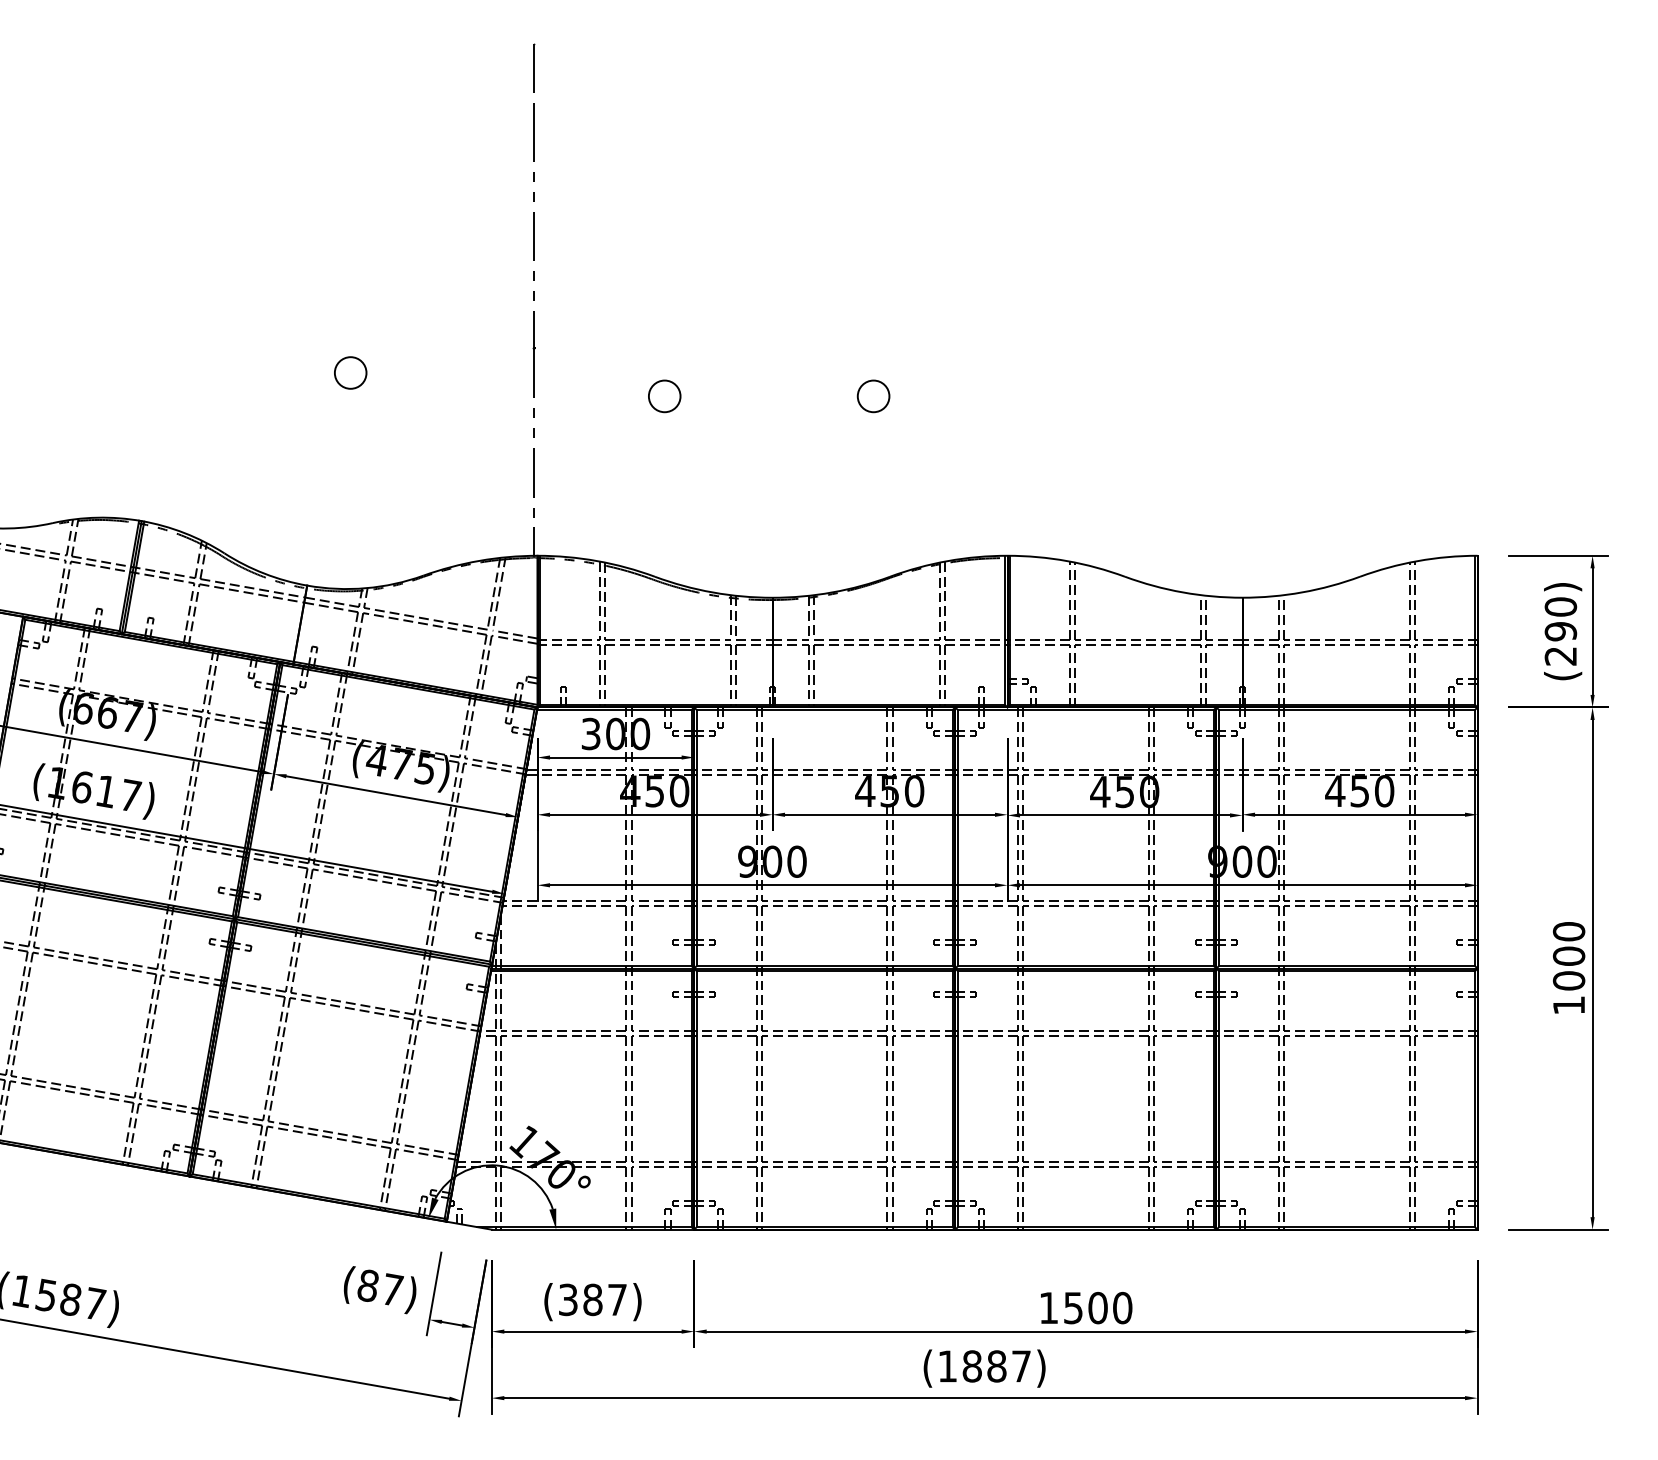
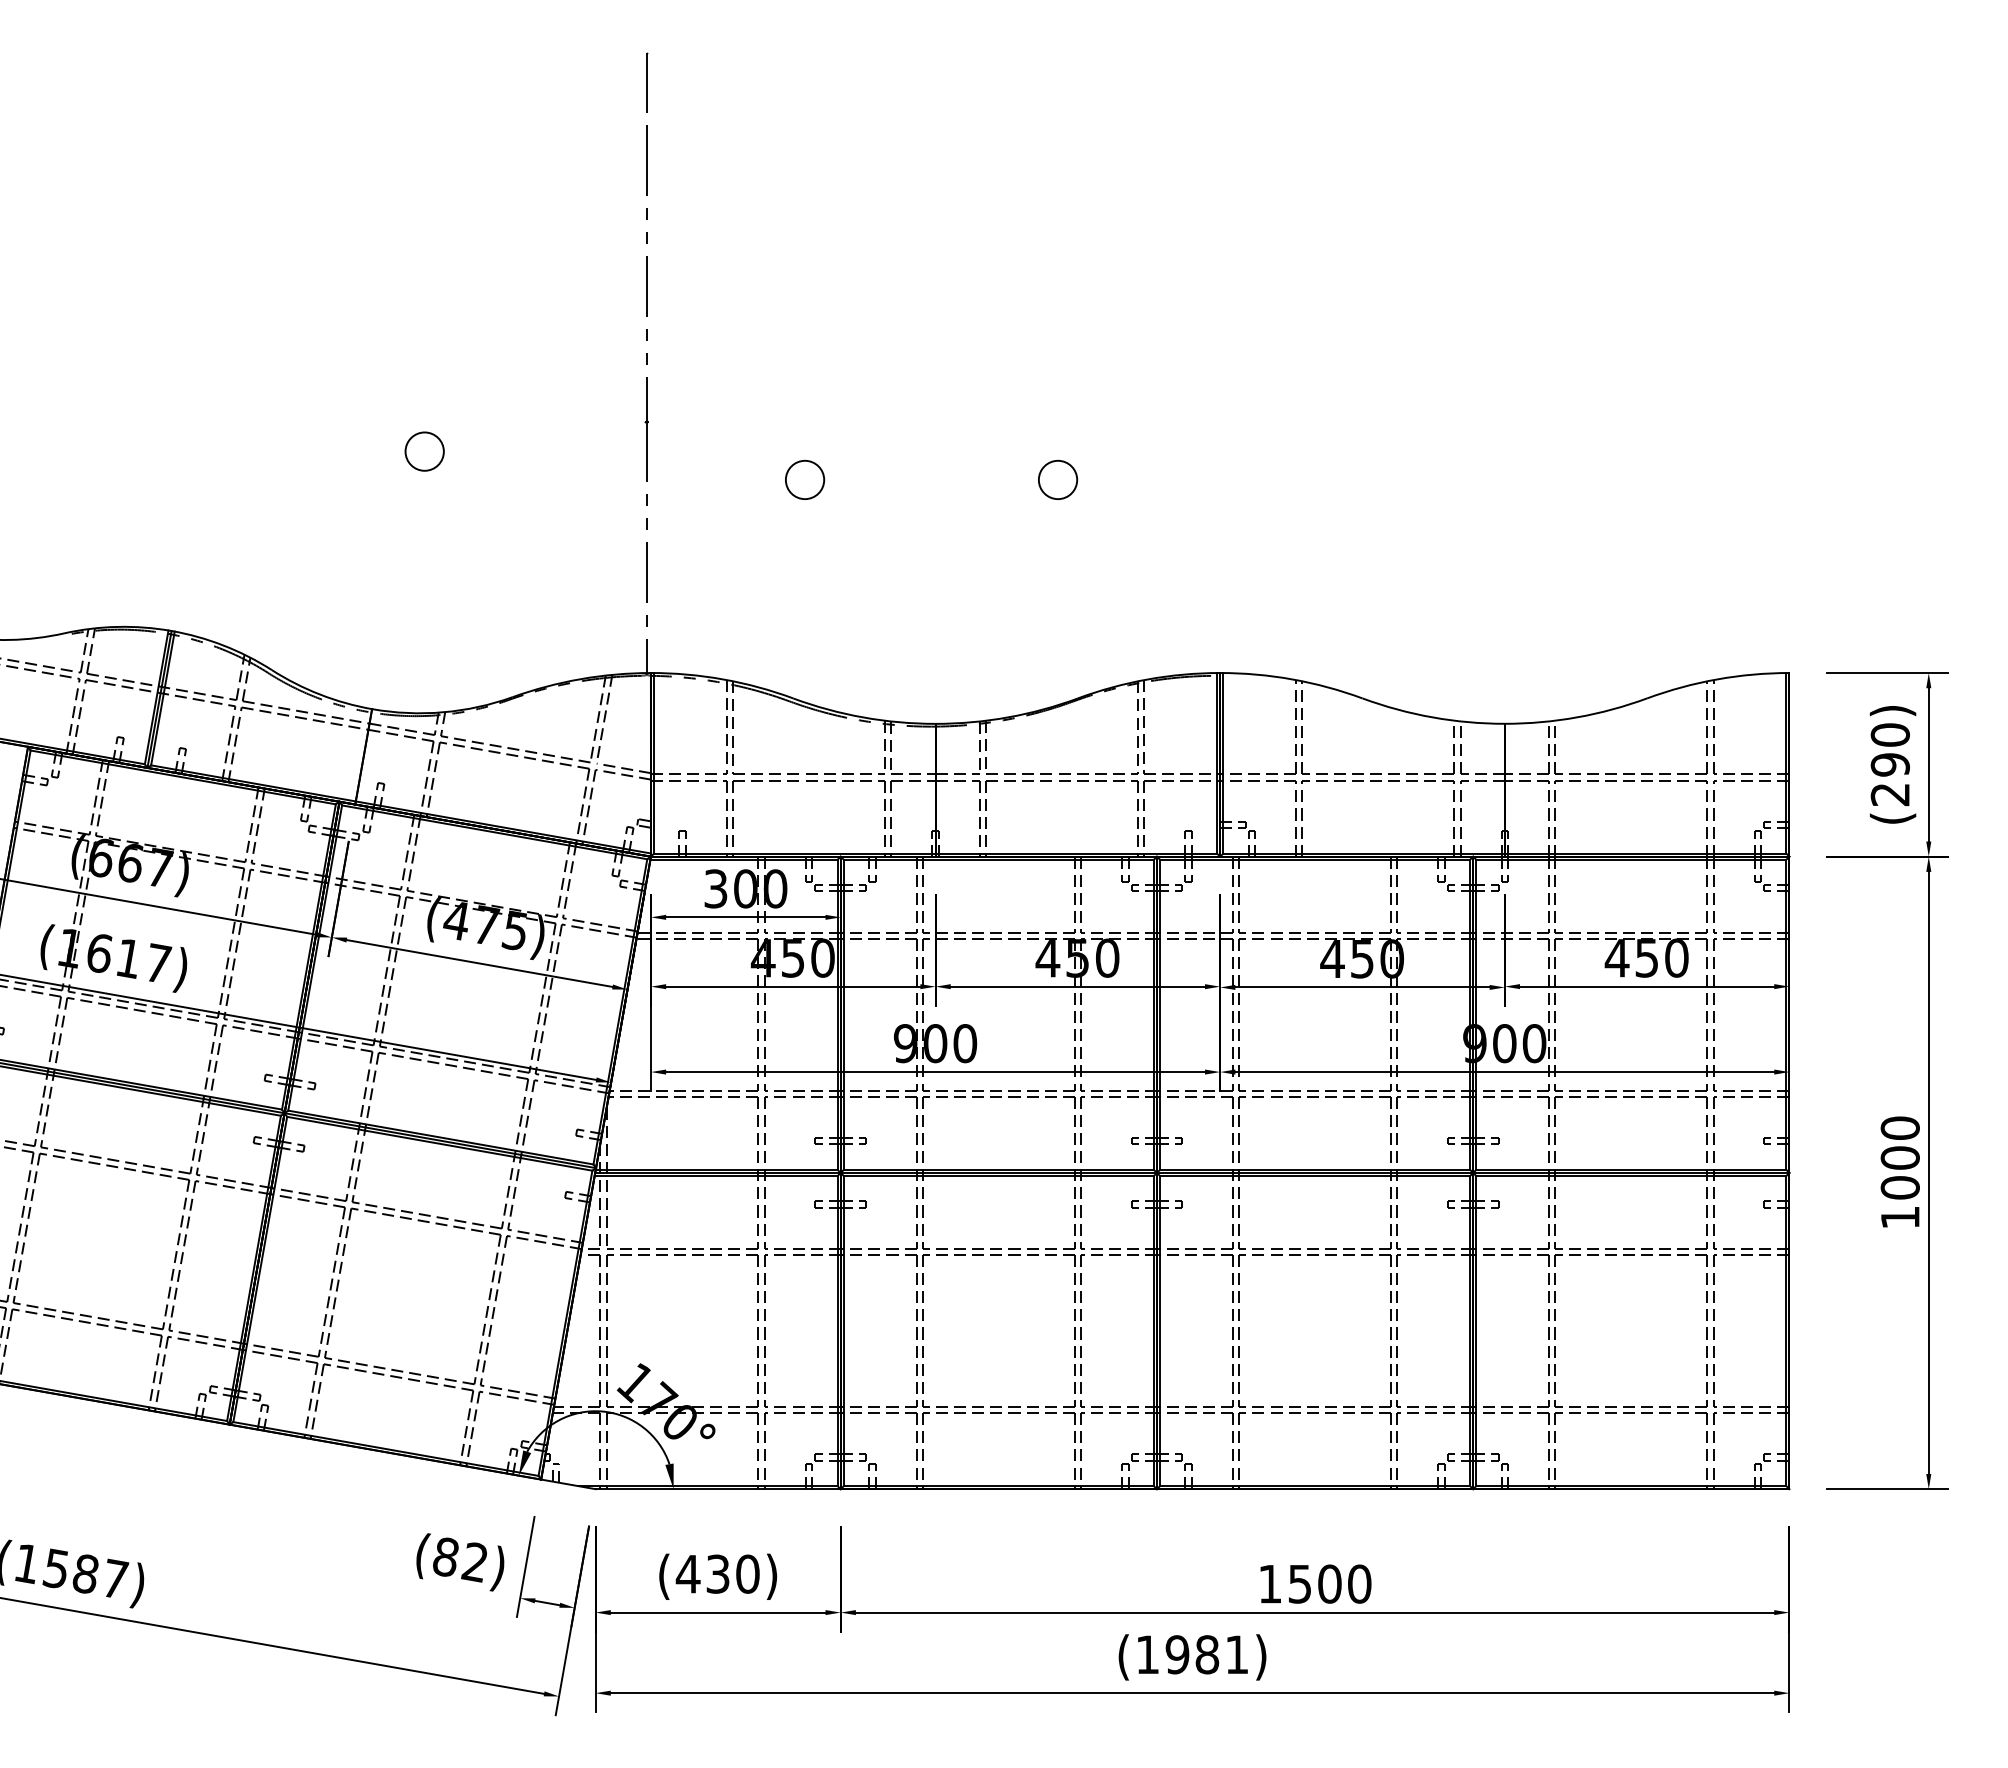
text: (392, 1289) -> (475, 1561), (87) -> (82)
text: (592, 1299) -> (717, 1573), (387) -> (430)
text: (996, 1366) -> (1206, 1654), (1887) -> (1981)

